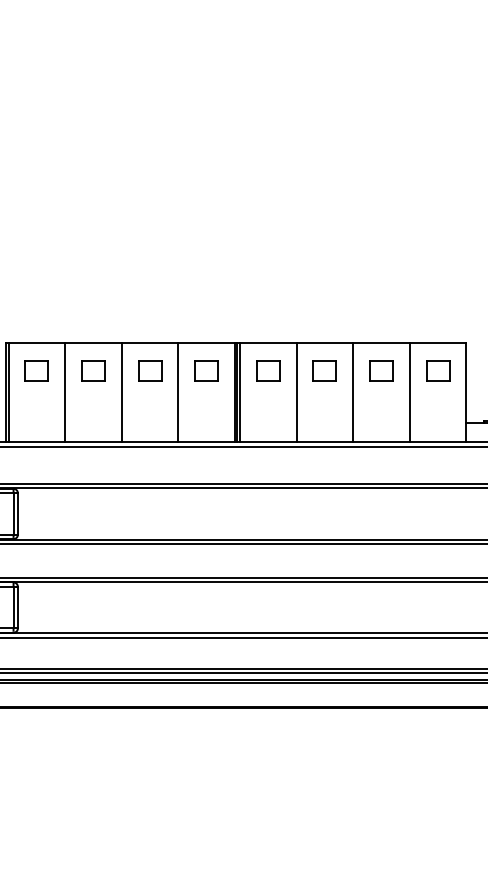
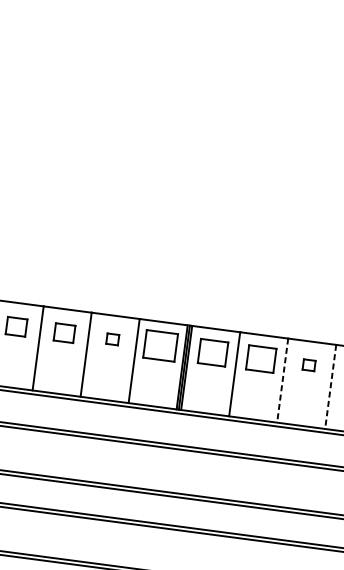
part: (150, 370) -> (113, 338), size x0.6
part: (206, 370) -> (160, 345), size x1.6
part: (268, 370) -> (213, 352), size x1.4
part: (324, 370) -> (260, 358), size x1.4
part: (381, 370) -> (309, 364), size x0.6
line: (353, 392) -> (282, 380), solid -> dashed
line: (409, 392) -> (330, 386), solid -> dashed

